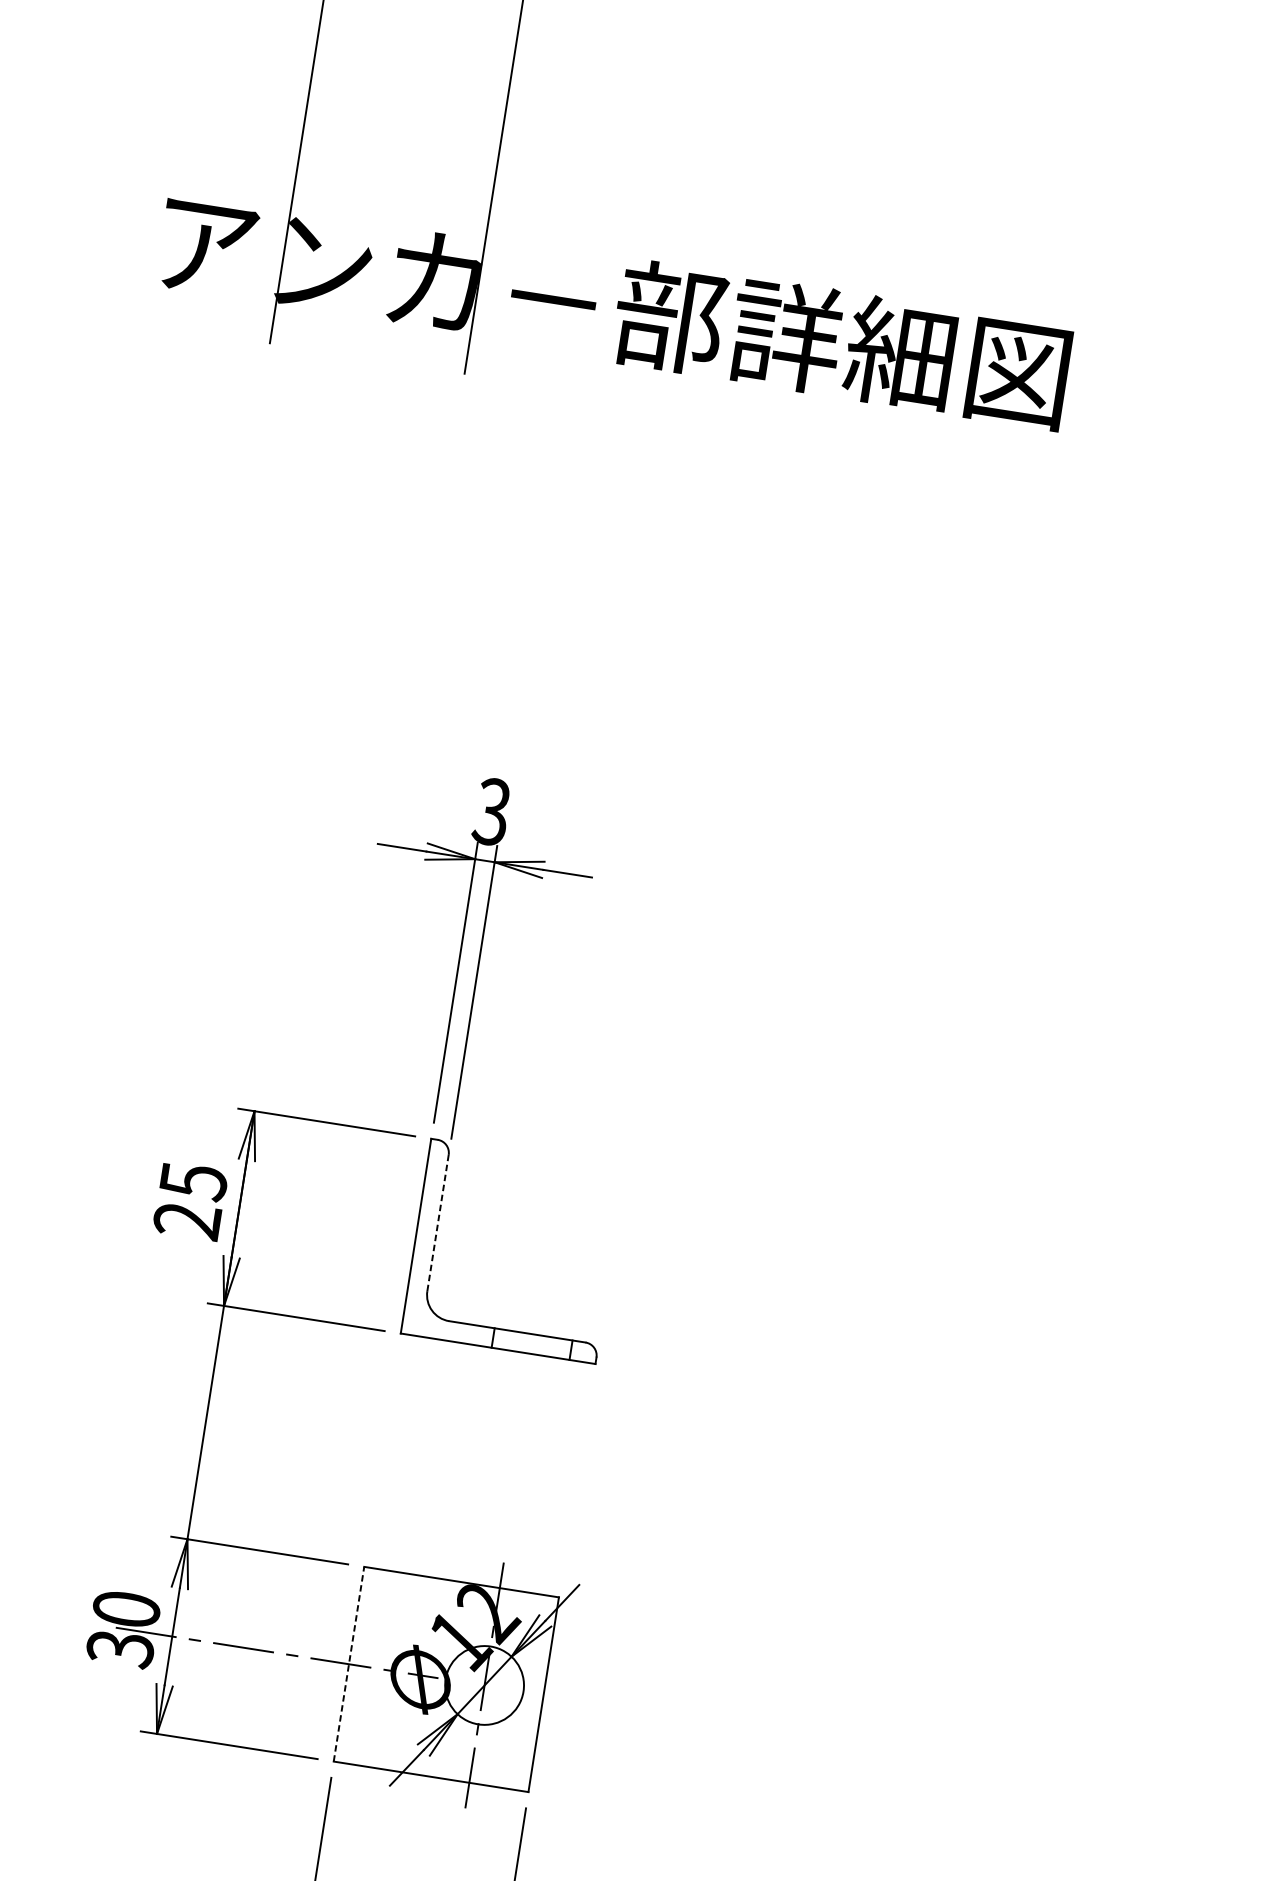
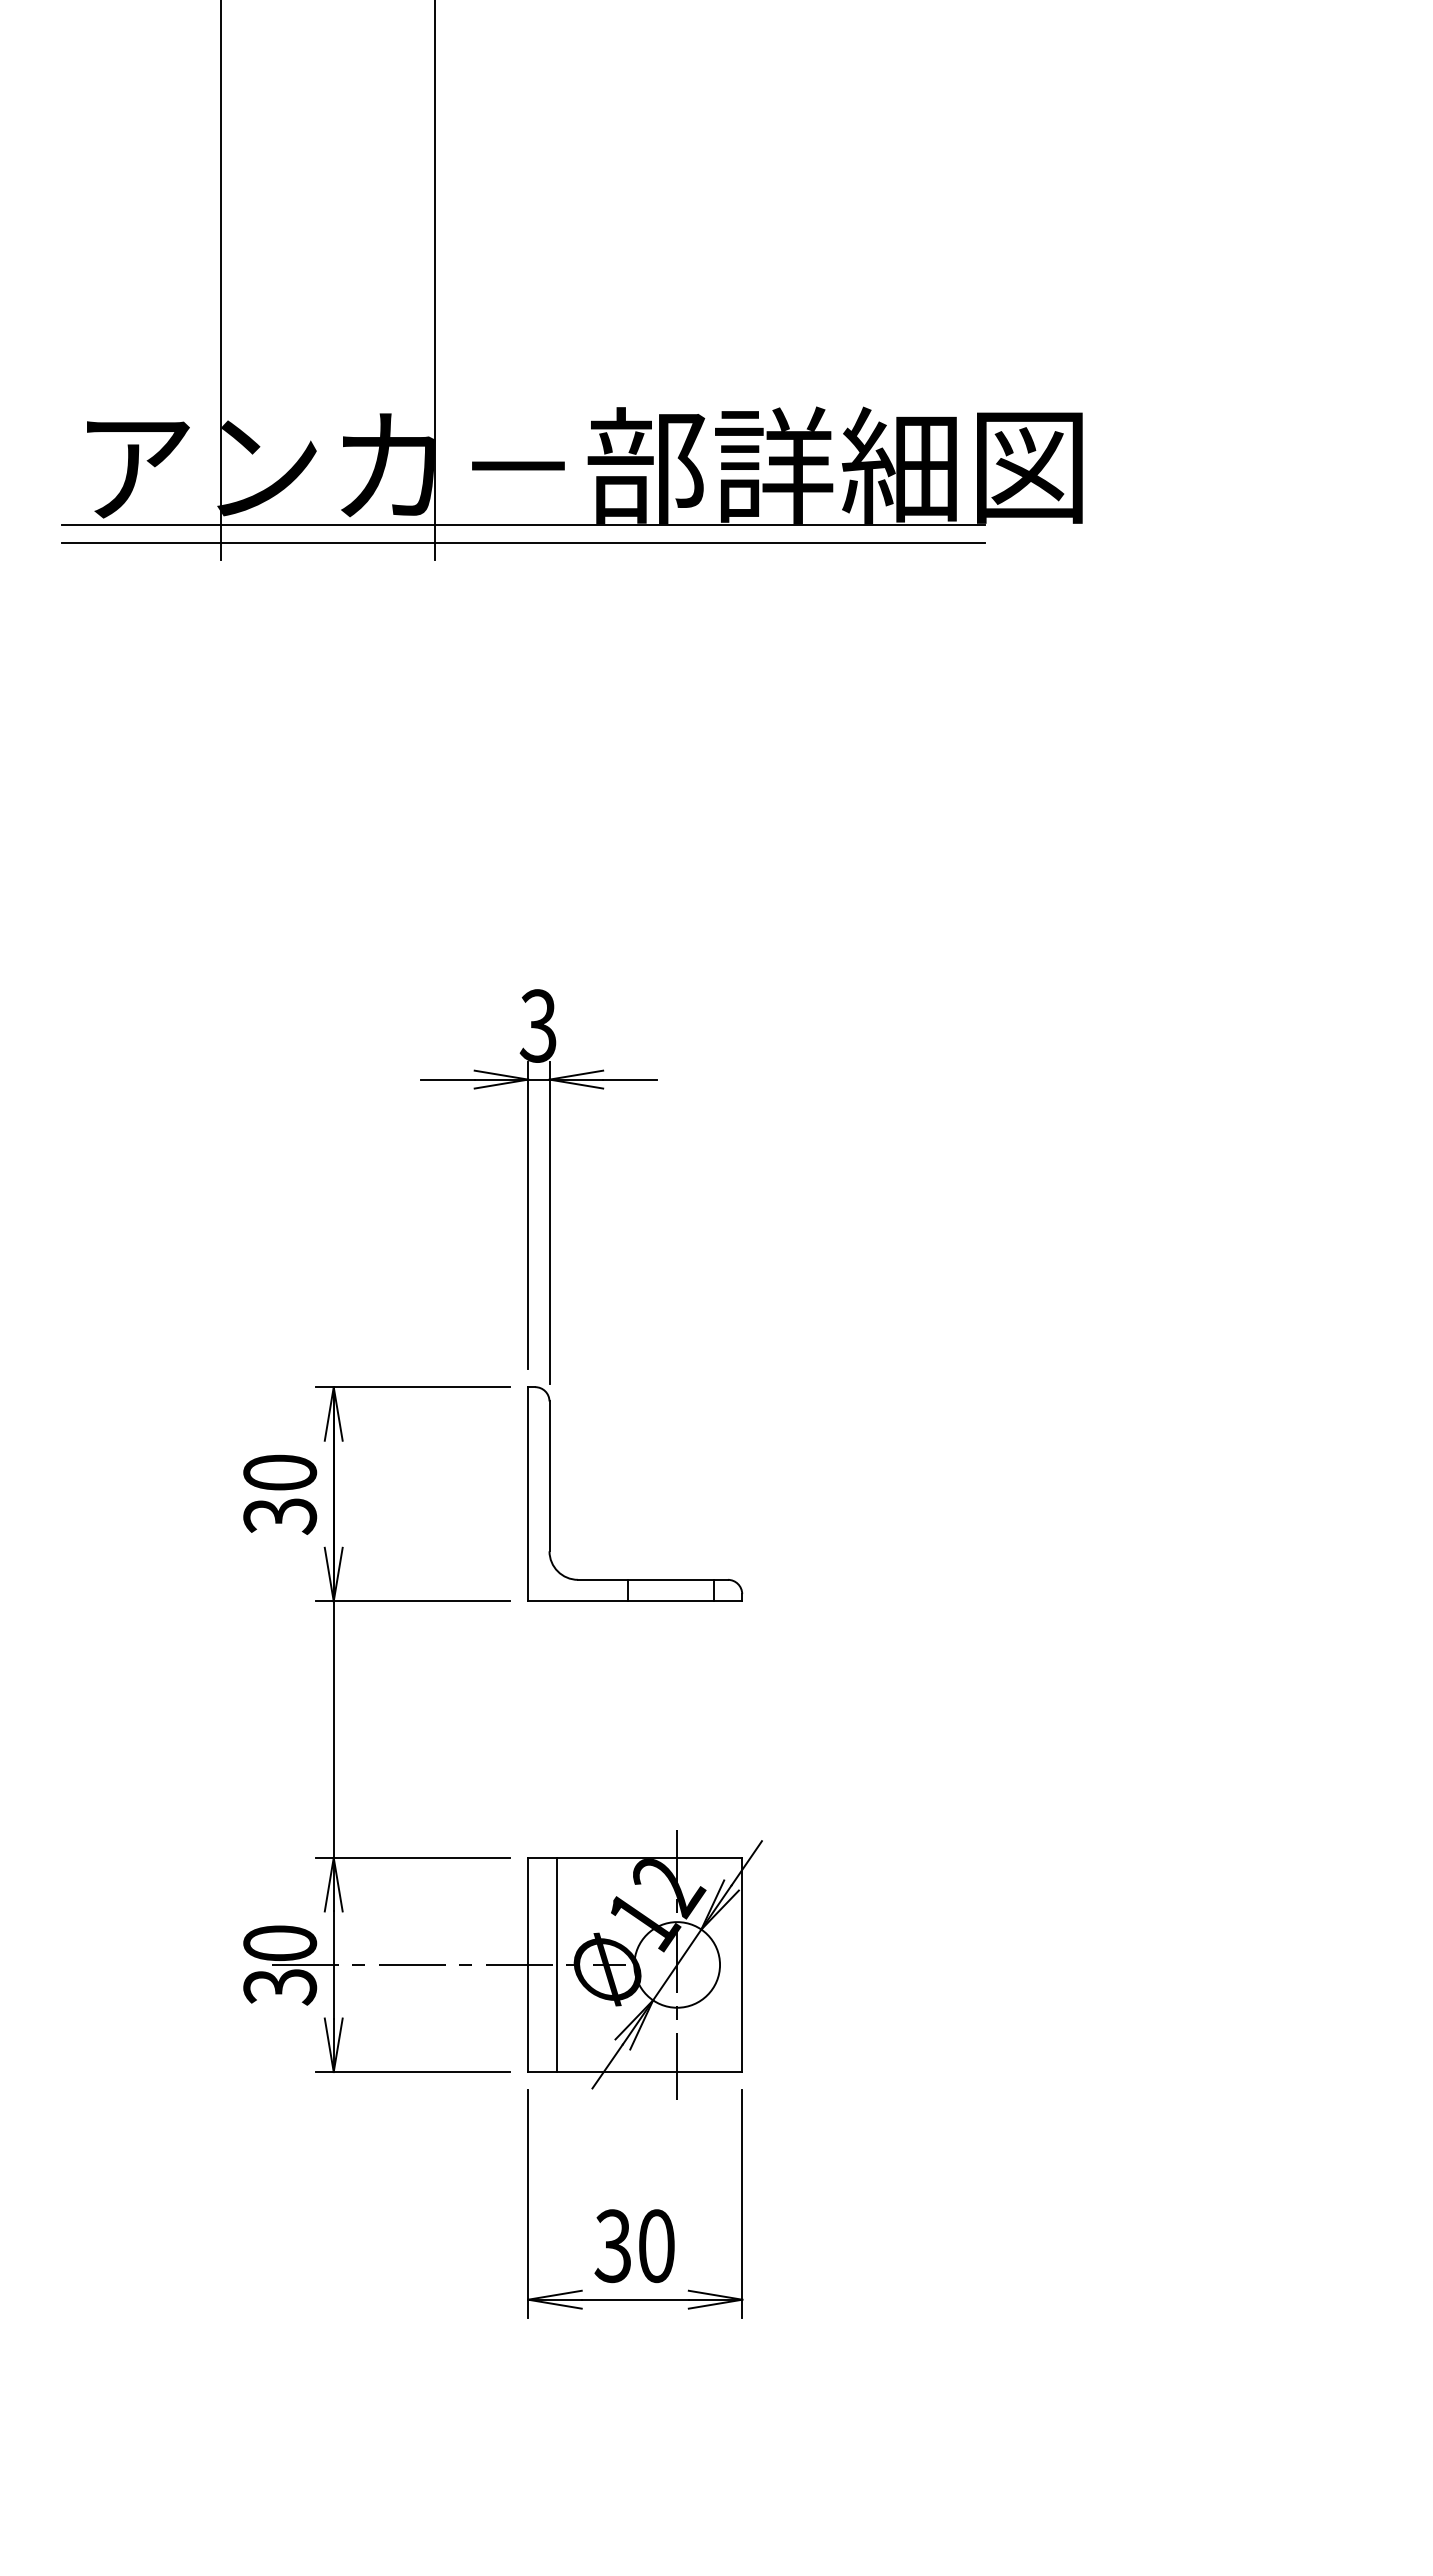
line: (549, 353) -> (522, 524), added
line: (546, 369) -> (522, 542), added
text: (190, 1201) -> (280, 1494), 25 -> 30
line: (438, 1223) -> (549, 1476), dashed -> solid
line: (349, 1663) -> (528, 1964), dashed -> solid
line: (374, 1667) -> (556, 1964), added

